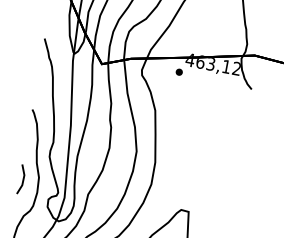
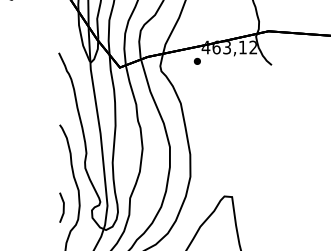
line: (22, 179) -> (62, 207), moved

